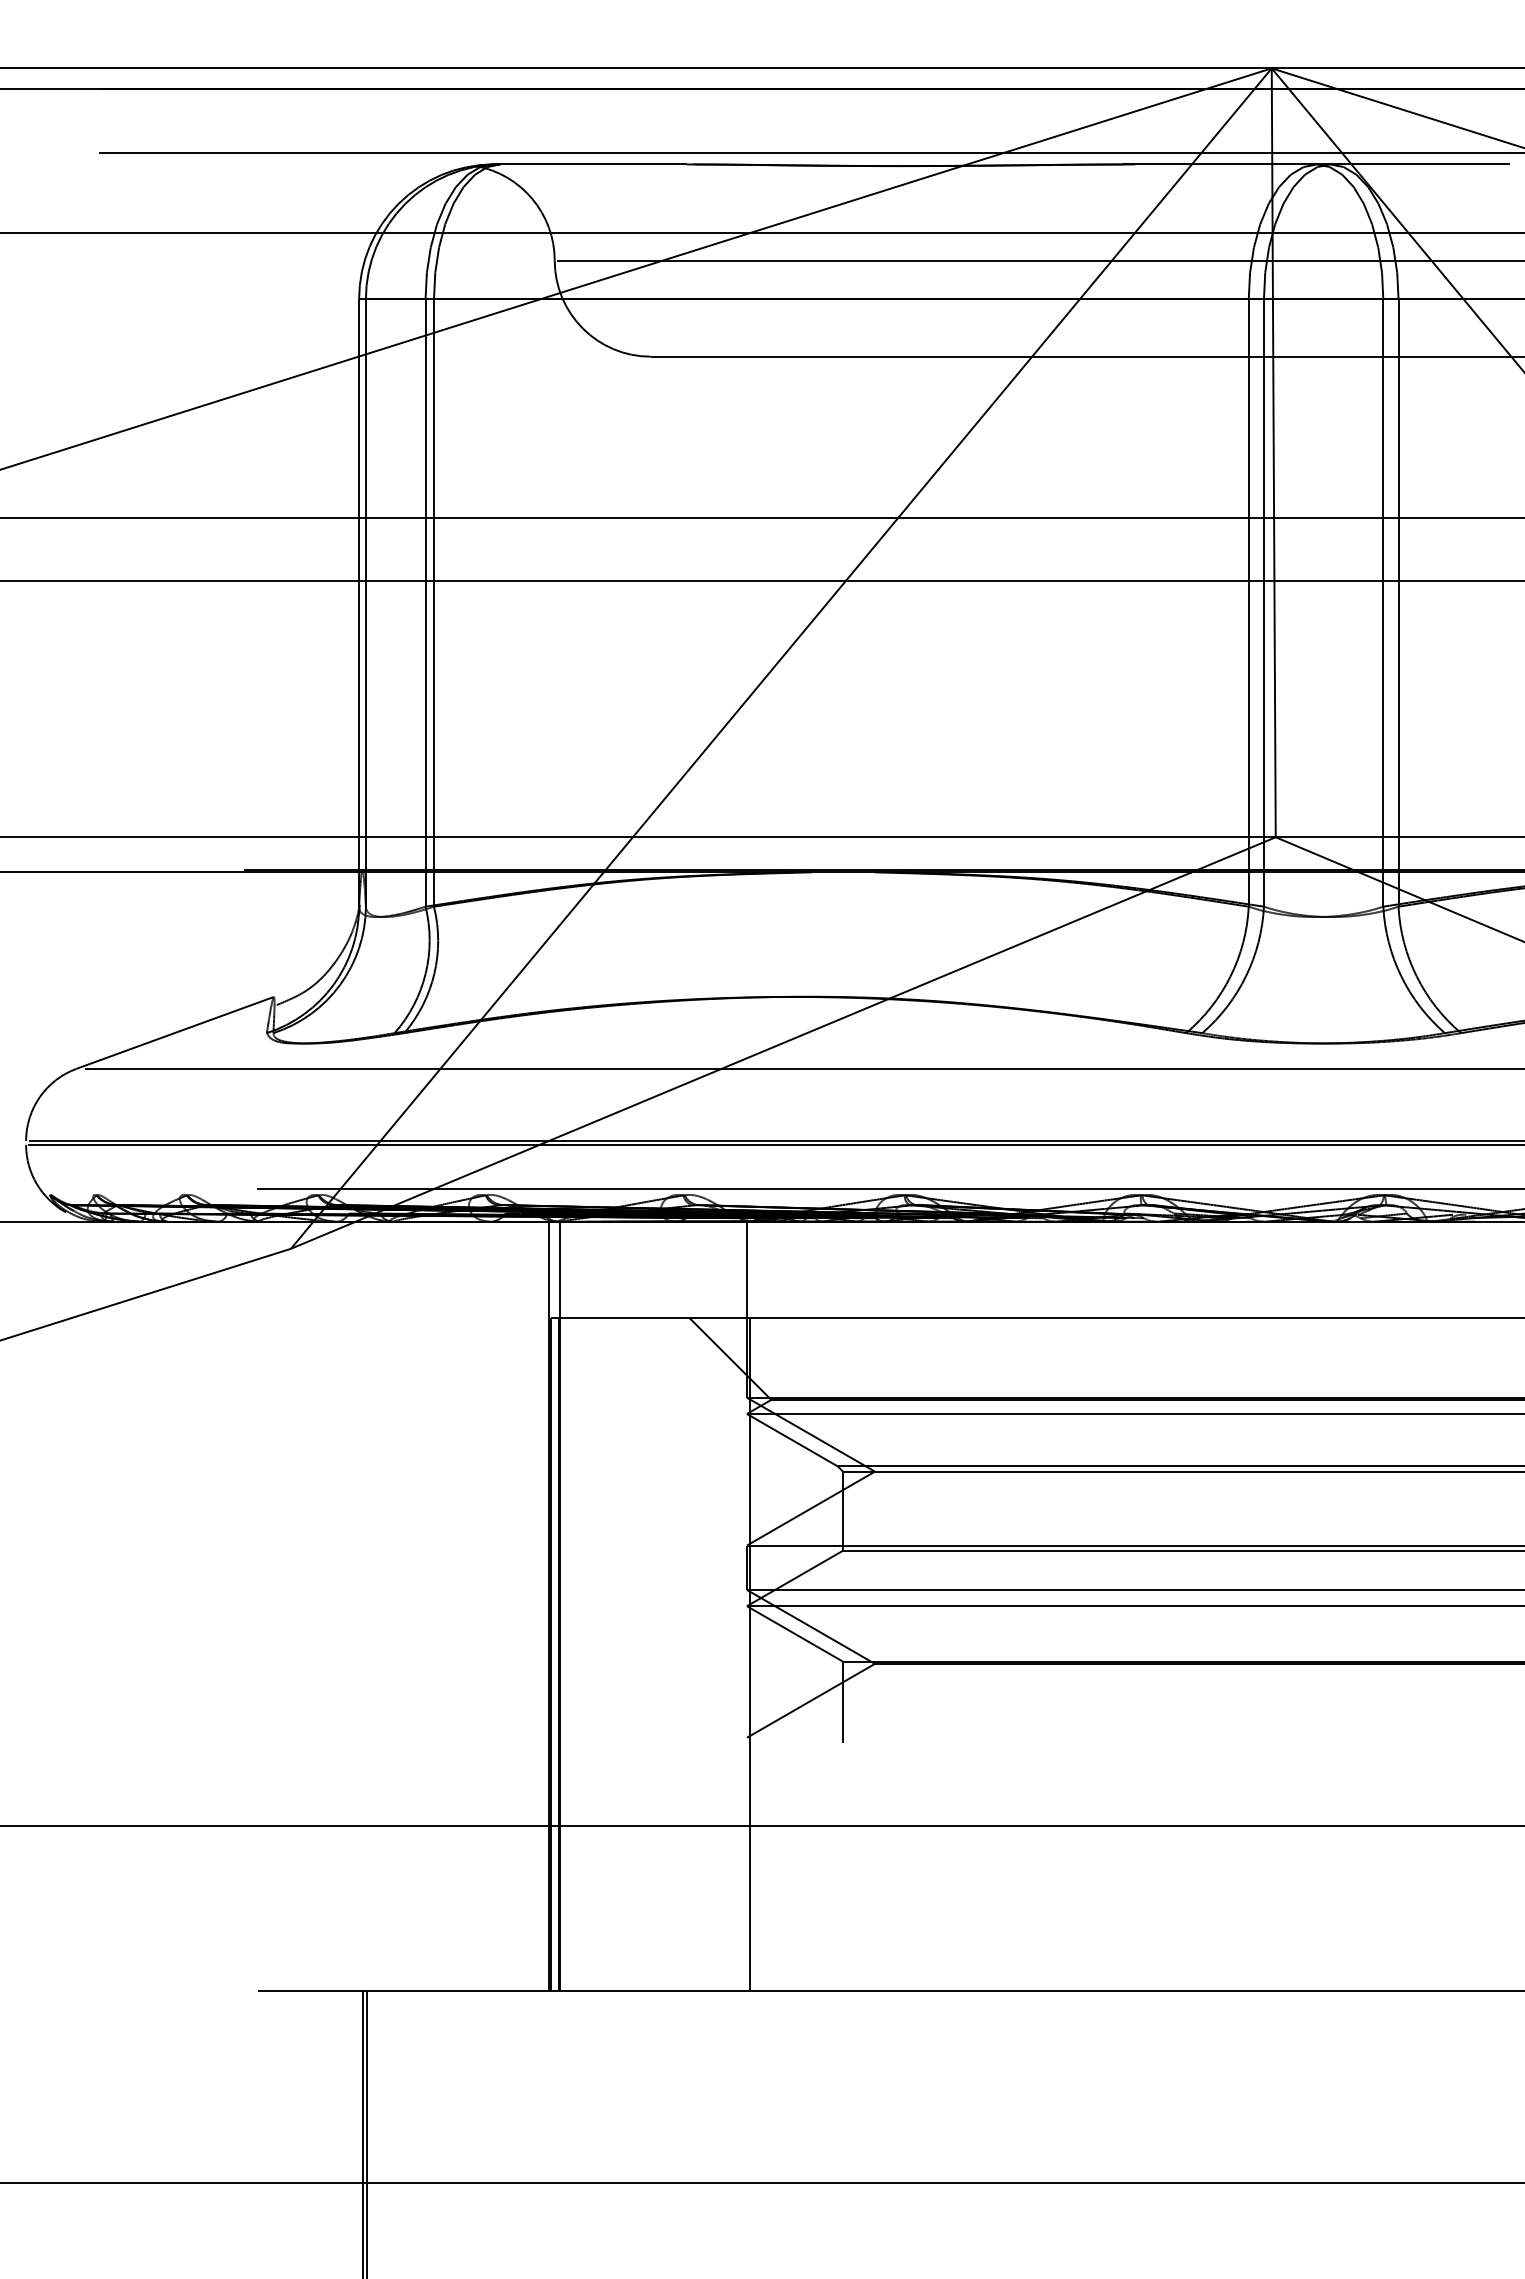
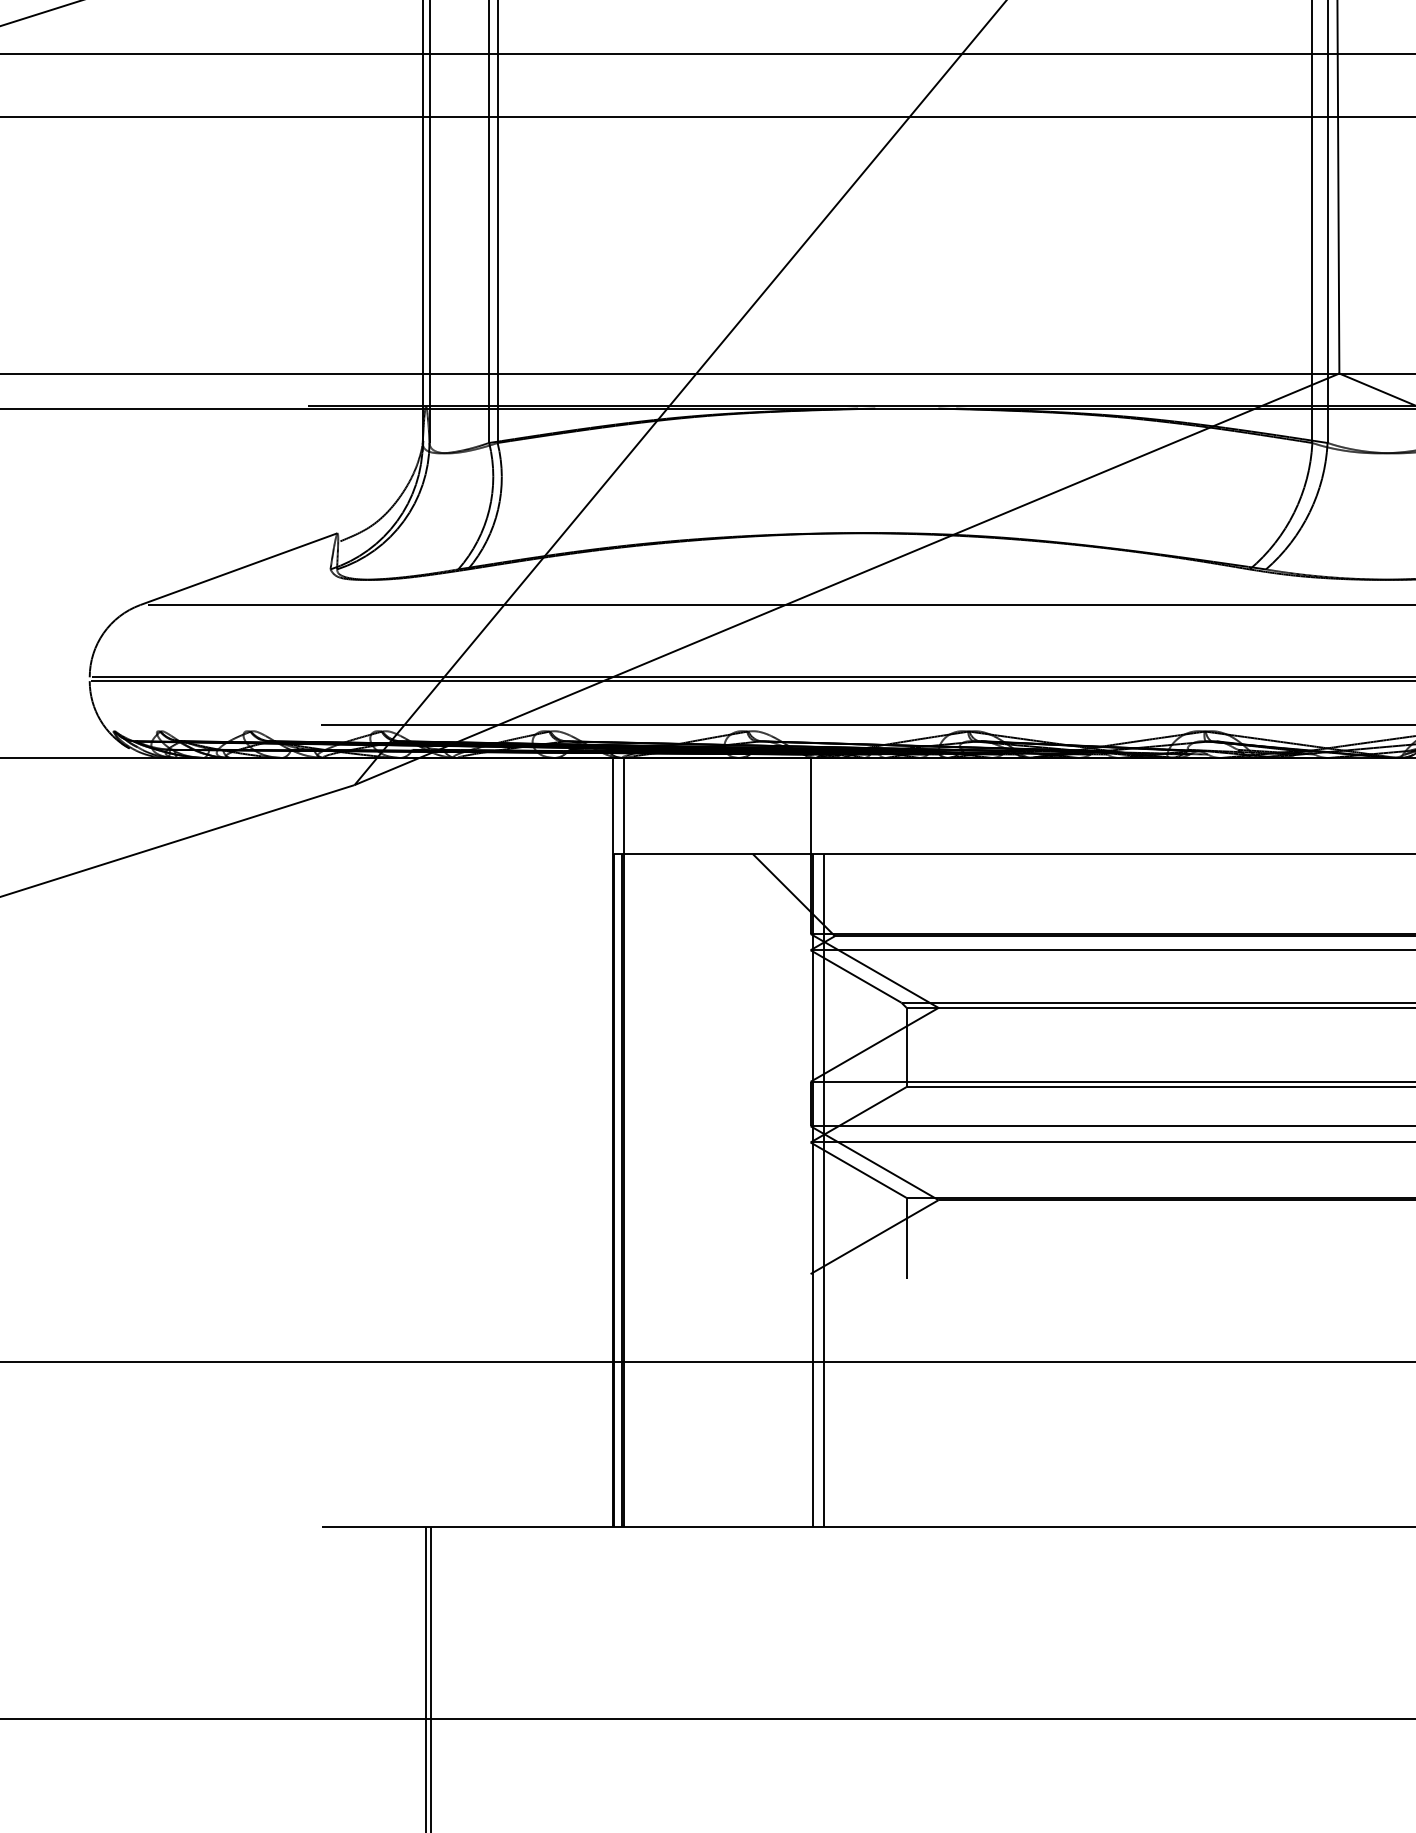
line: (760, 1653) -> (824, 1189), added

